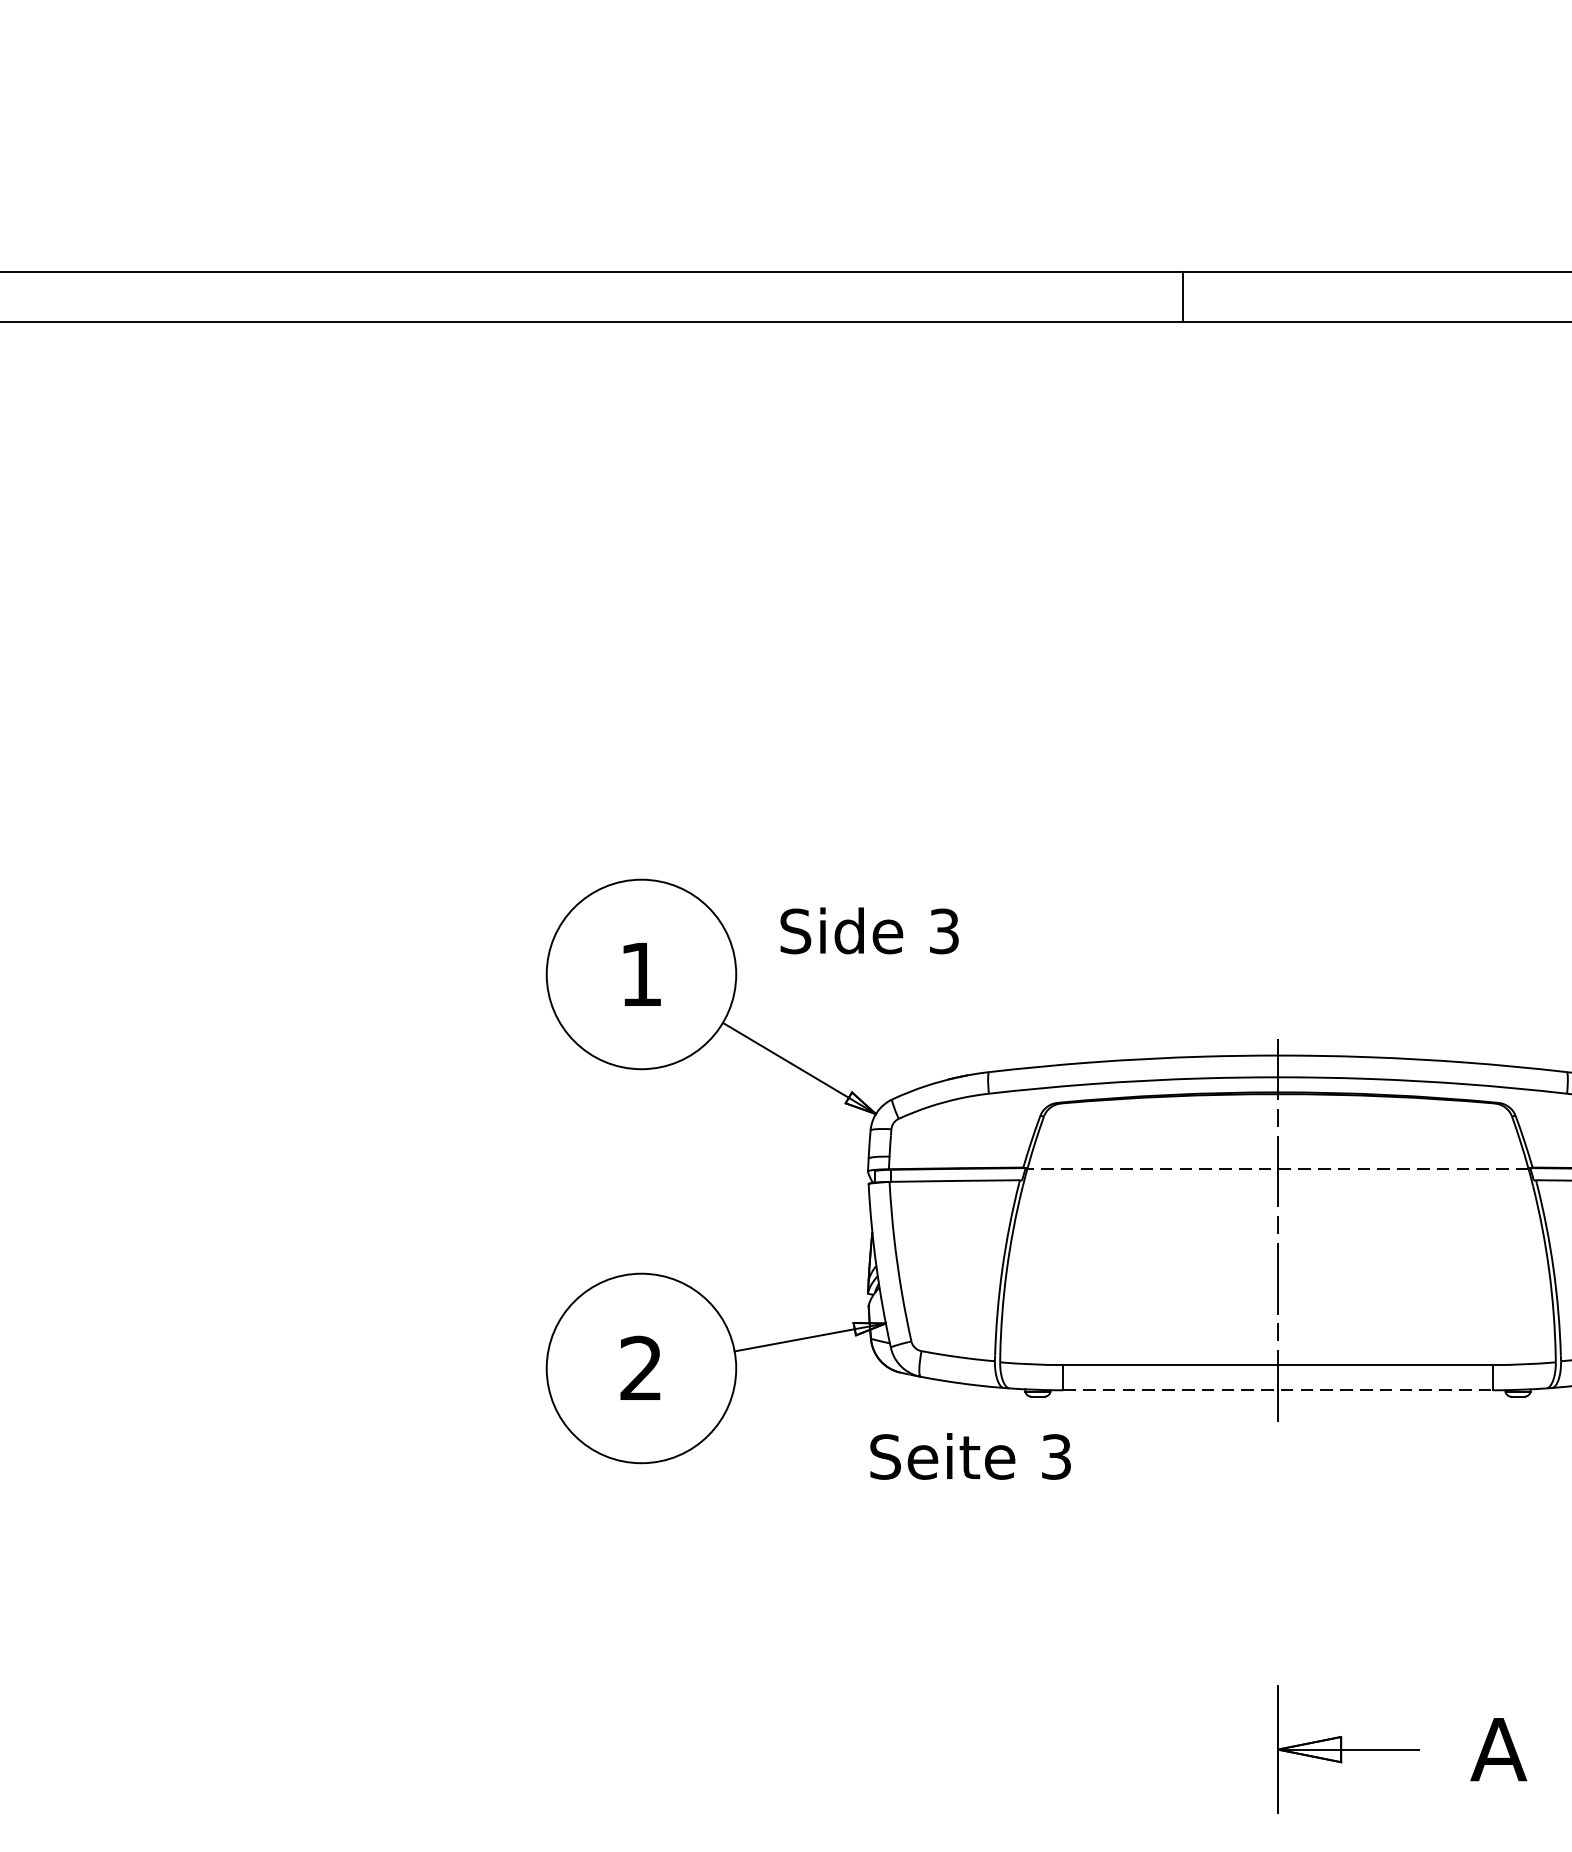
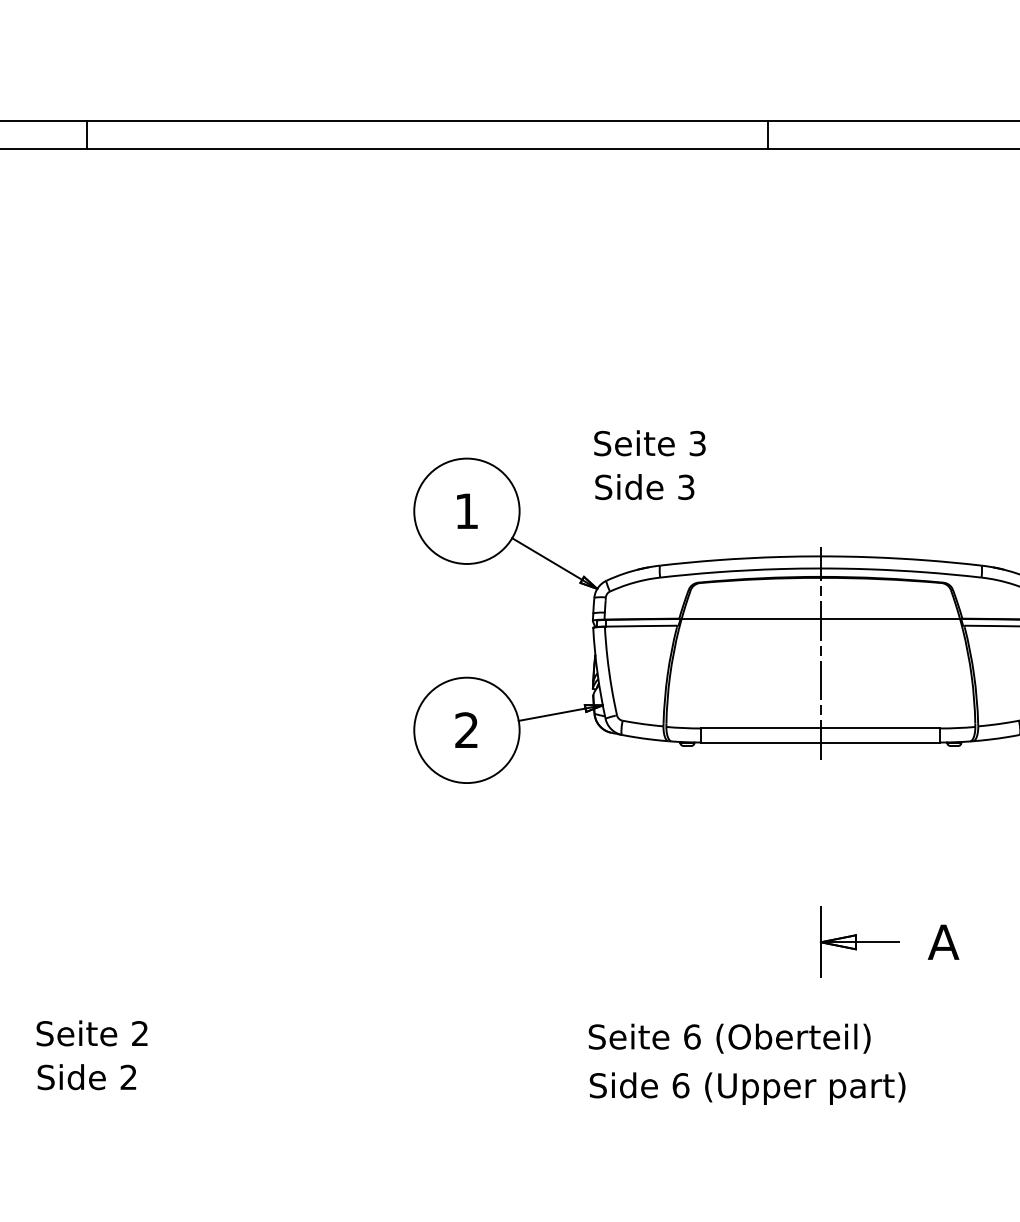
text: (869, 931) -> (644, 487), moved
line: (1277, 1169) -> (820, 619), dashed -> solid
line: (1279, 1390) -> (821, 742), dashed -> solid
text: (969, 1456) -> (649, 443), moved

